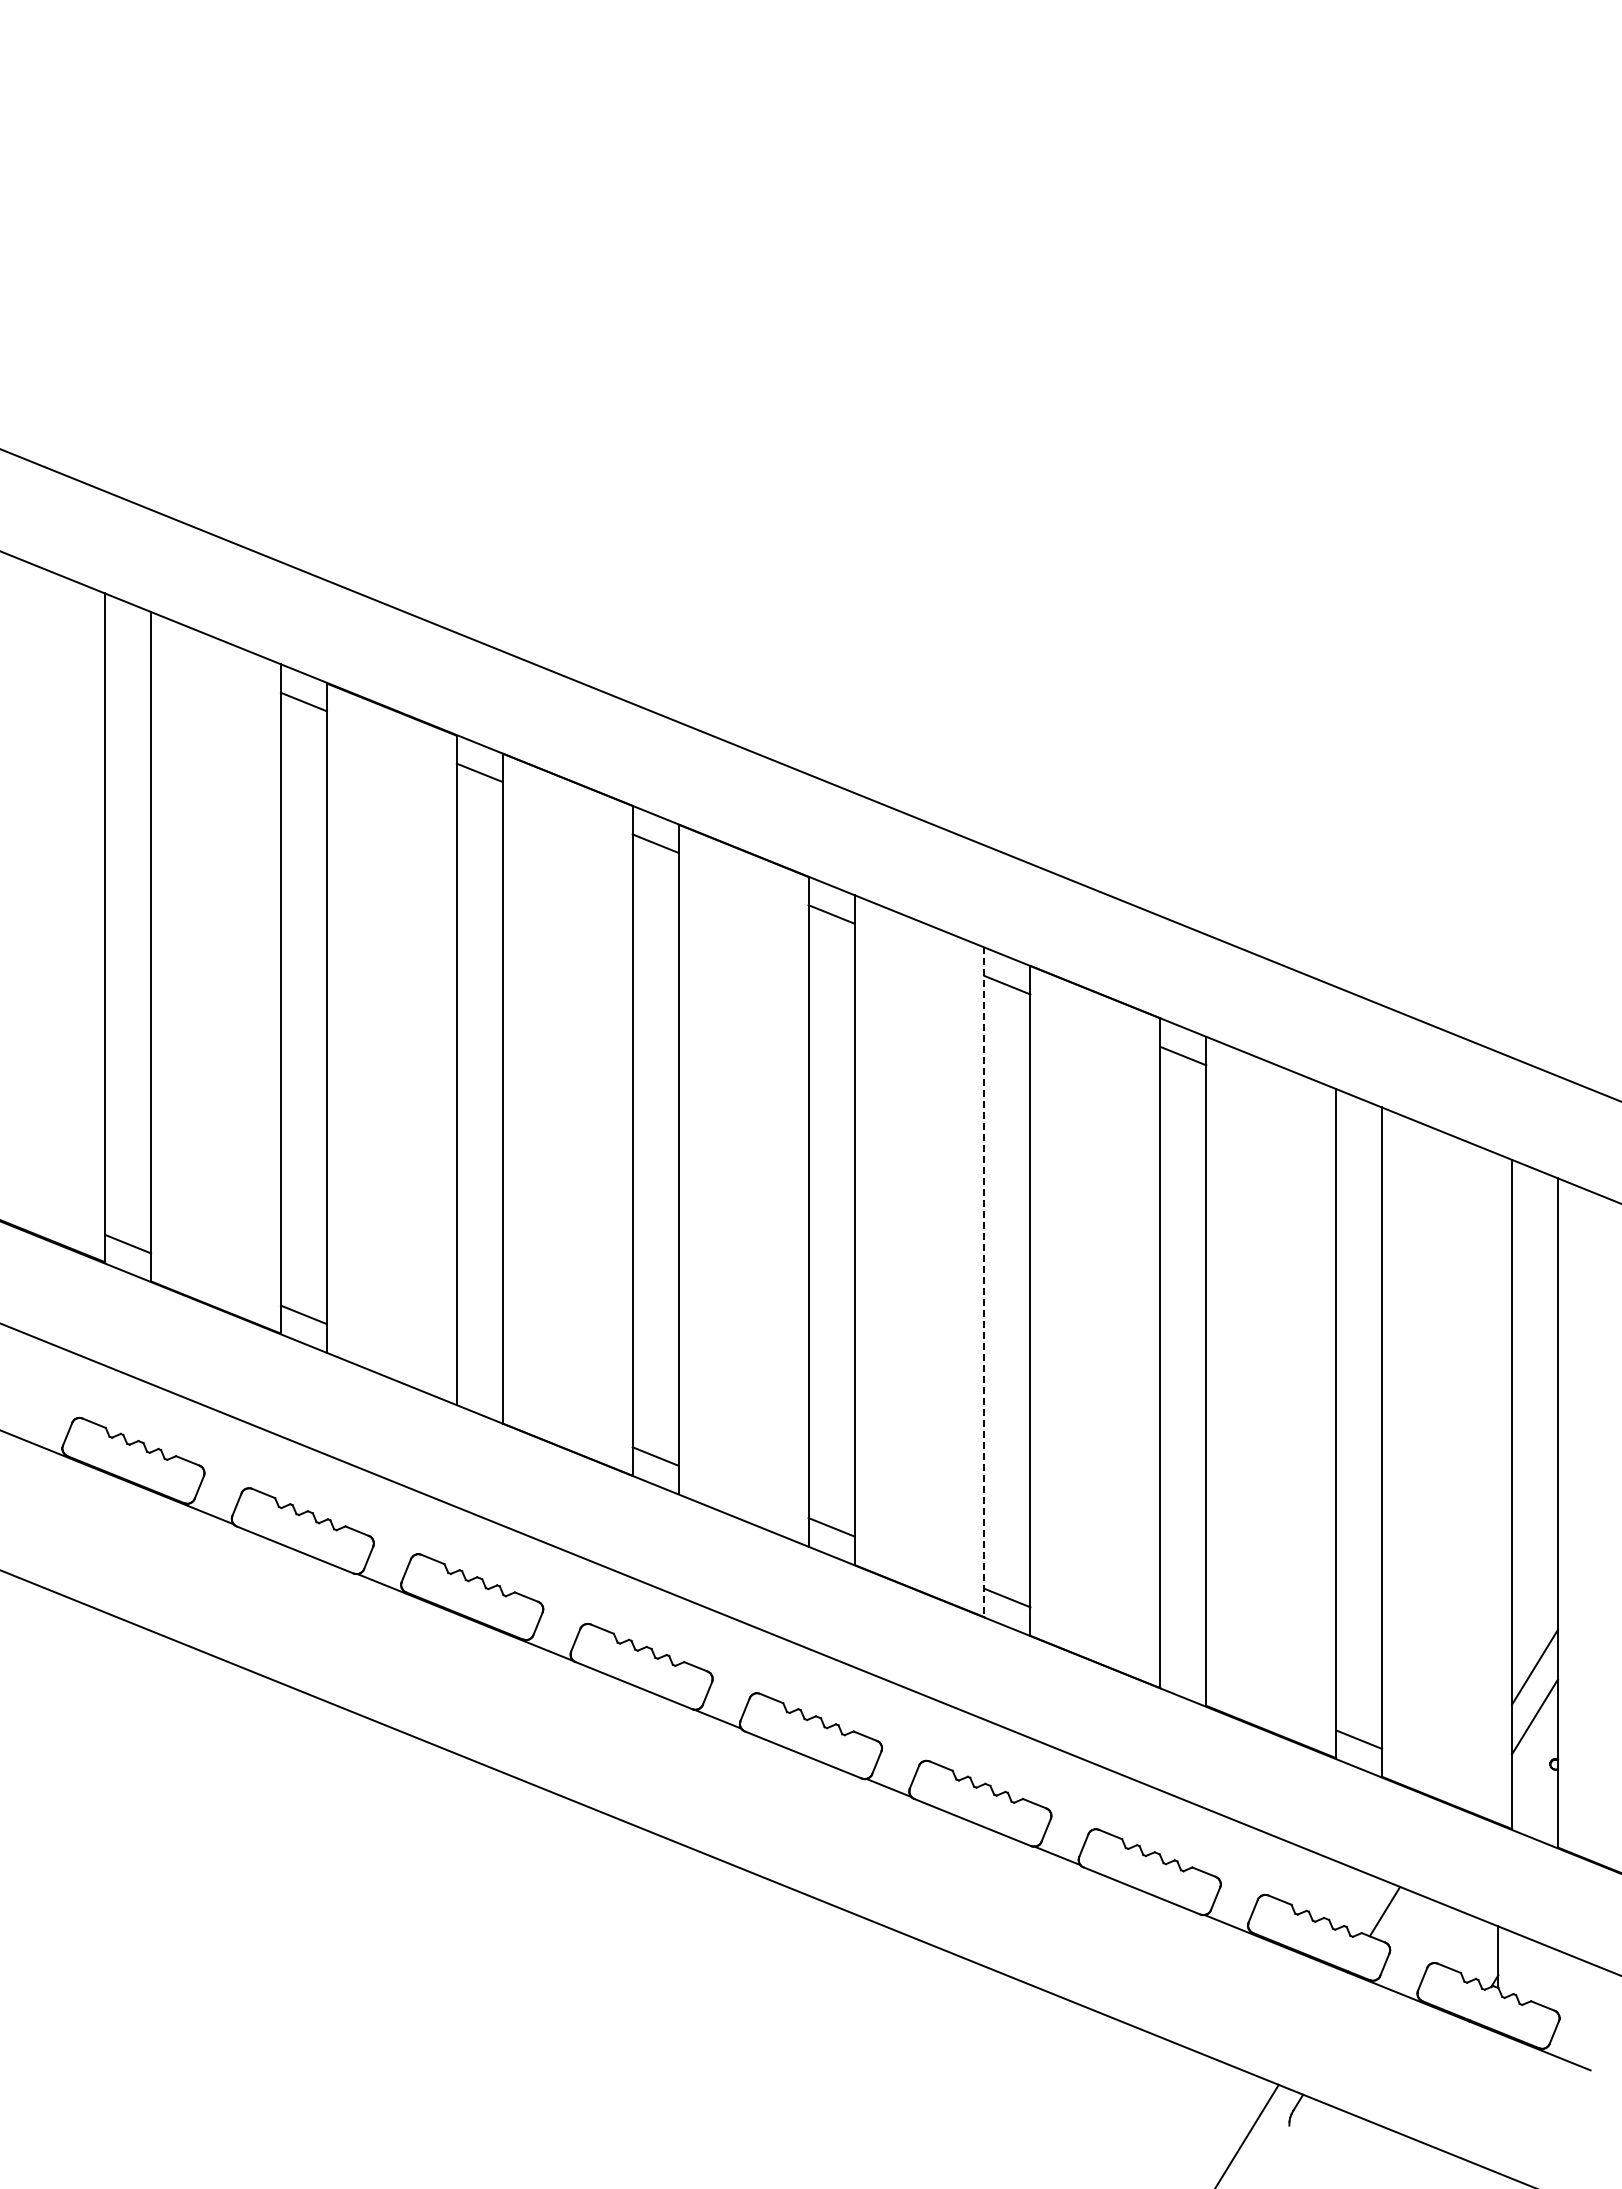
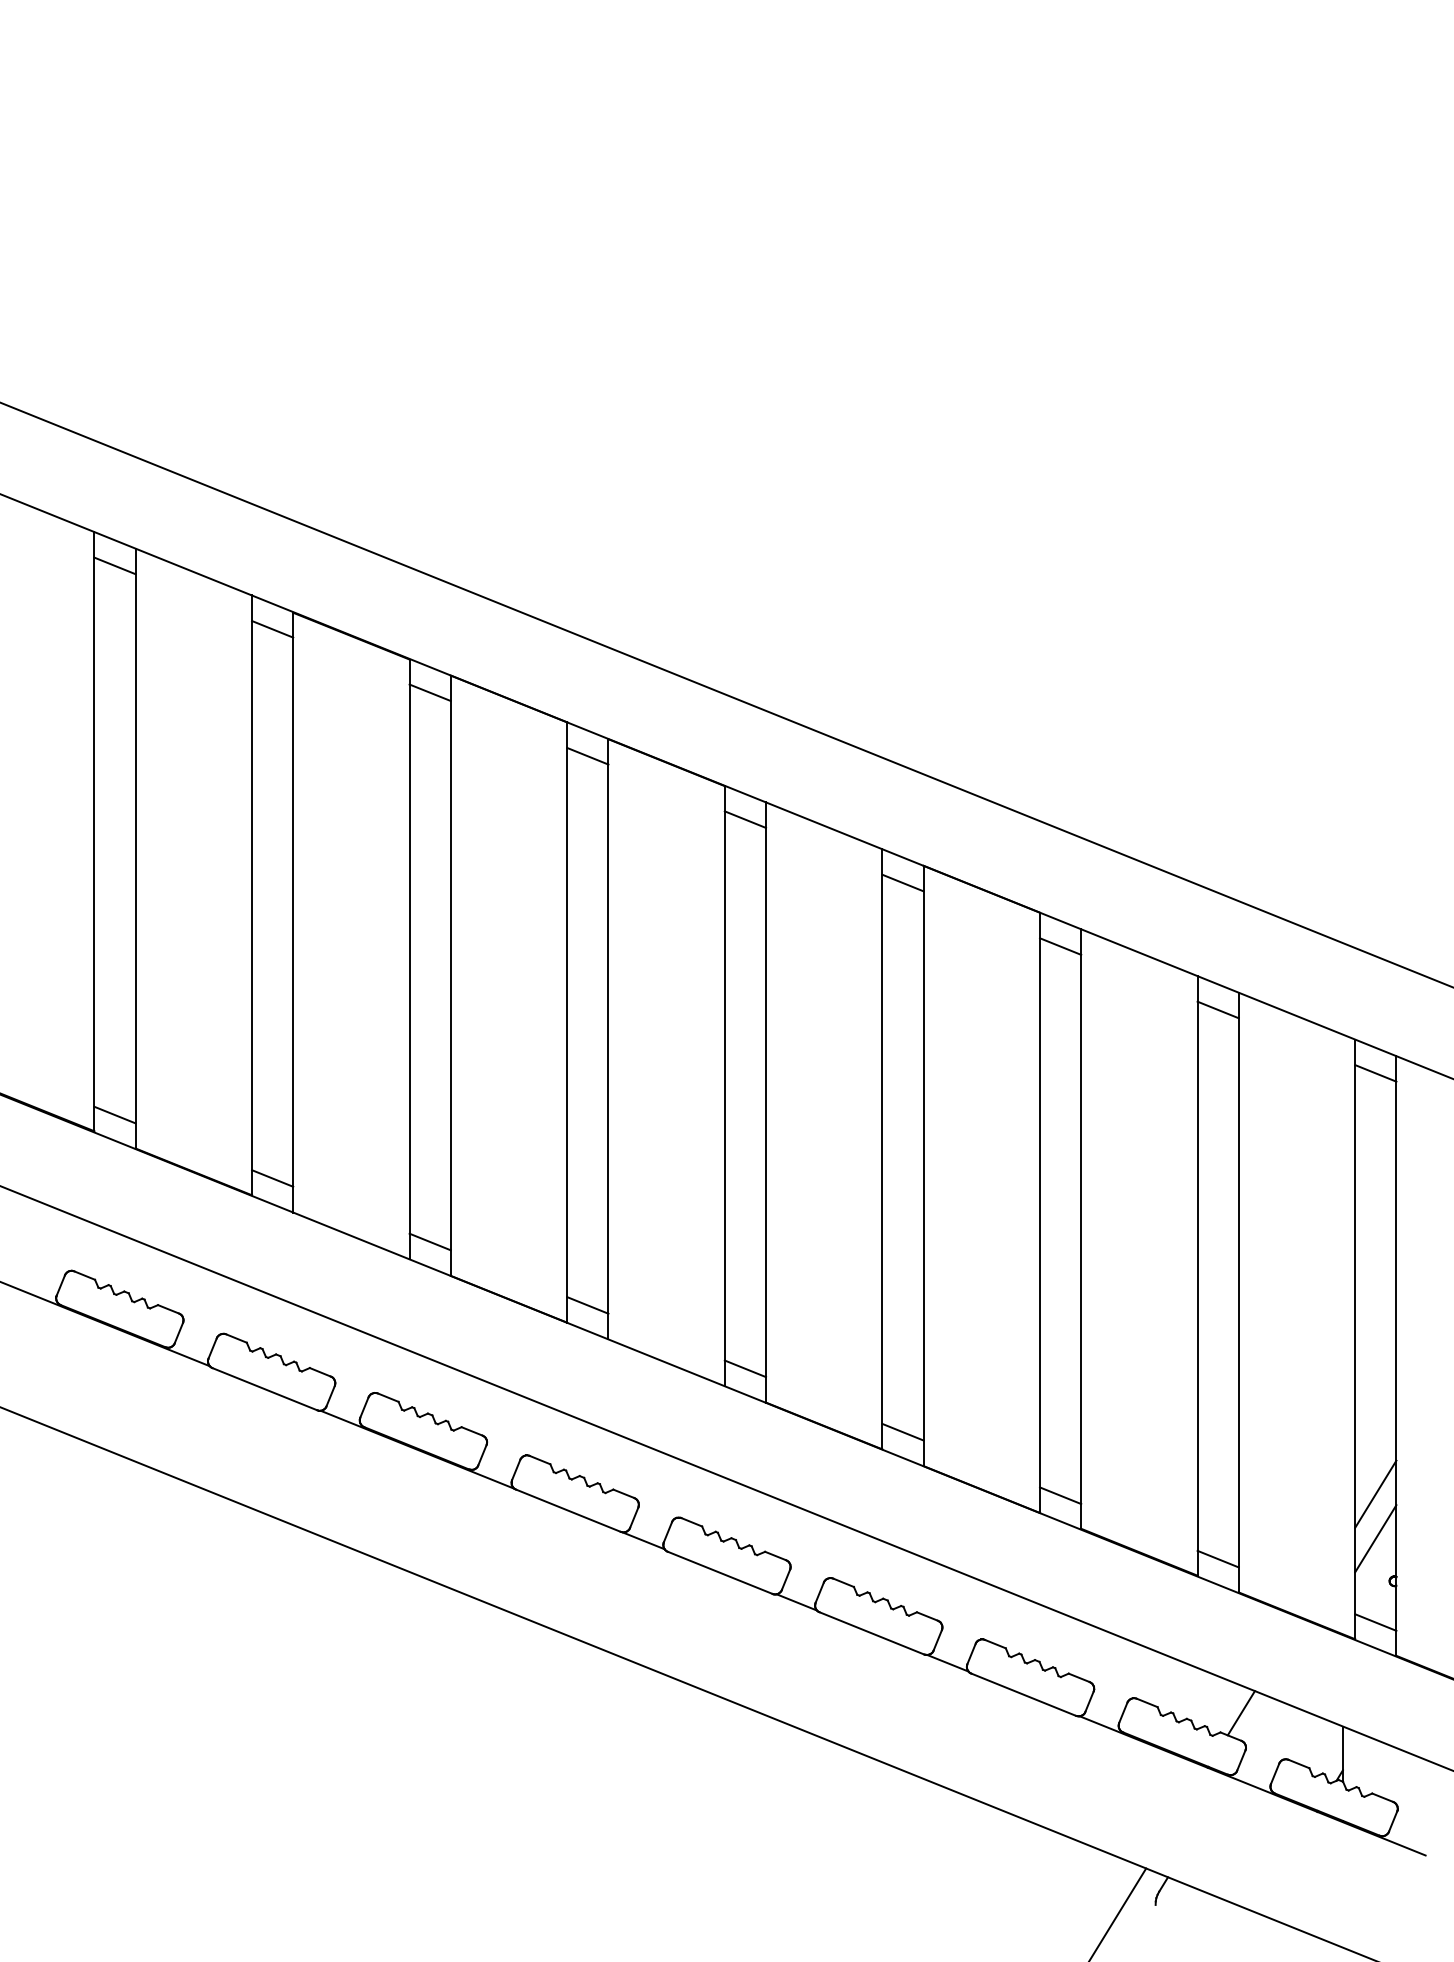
line: (128, 631) -> (115, 566), added
line: (1359, 1126) -> (1218, 1009), added
line: (1535, 1197) -> (1376, 1073), added
line: (984, 1282) -> (882, 1149), dashed -> solid
line: (479, 1385) -> (429, 1241), added
line: (1183, 1668) -> (1060, 1495), added
line: (1535, 1810) -> (1376, 1622), added

